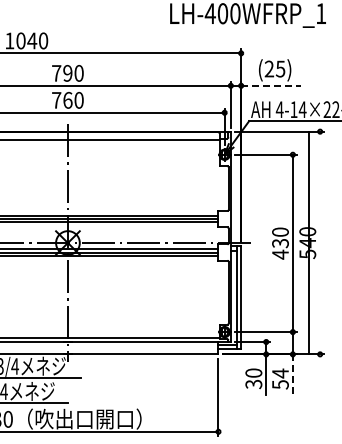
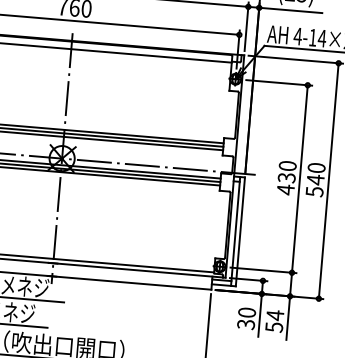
line: (270, 85) -> (290, 10), dashed -> solid
line: (309, 242) -> (329, 180), moved
line: (292, 375) -> (287, 318), dashed -> solid

